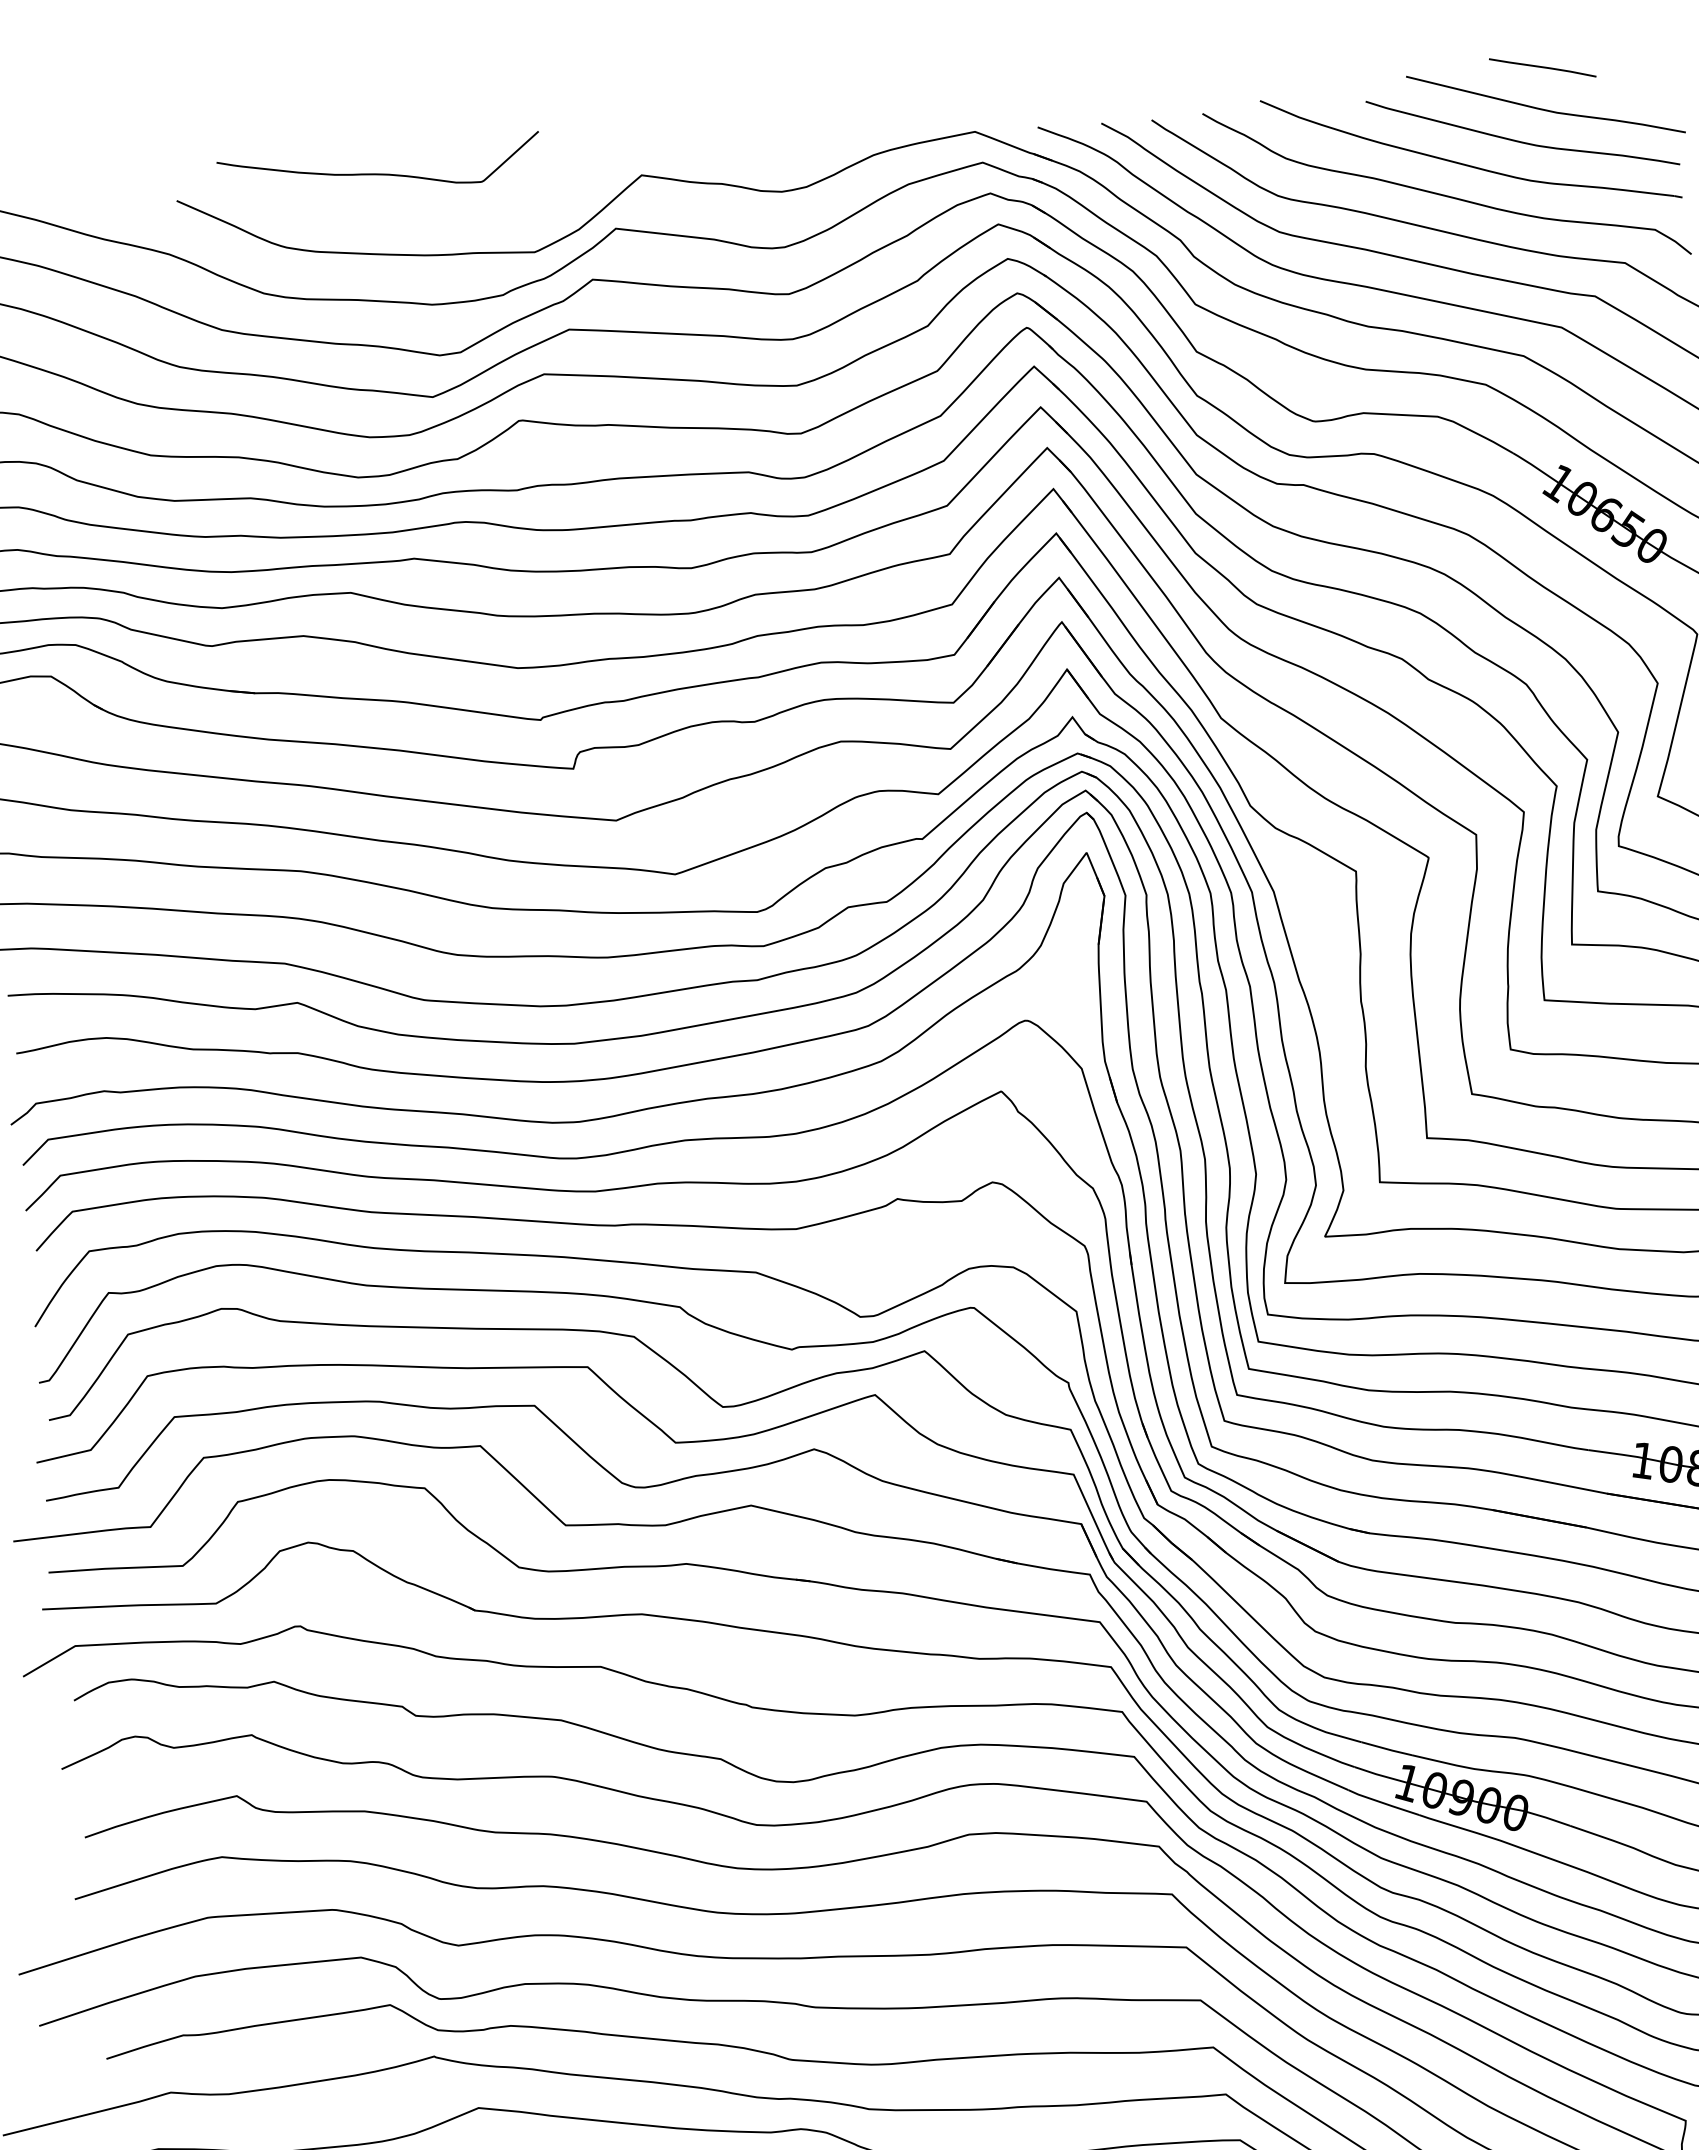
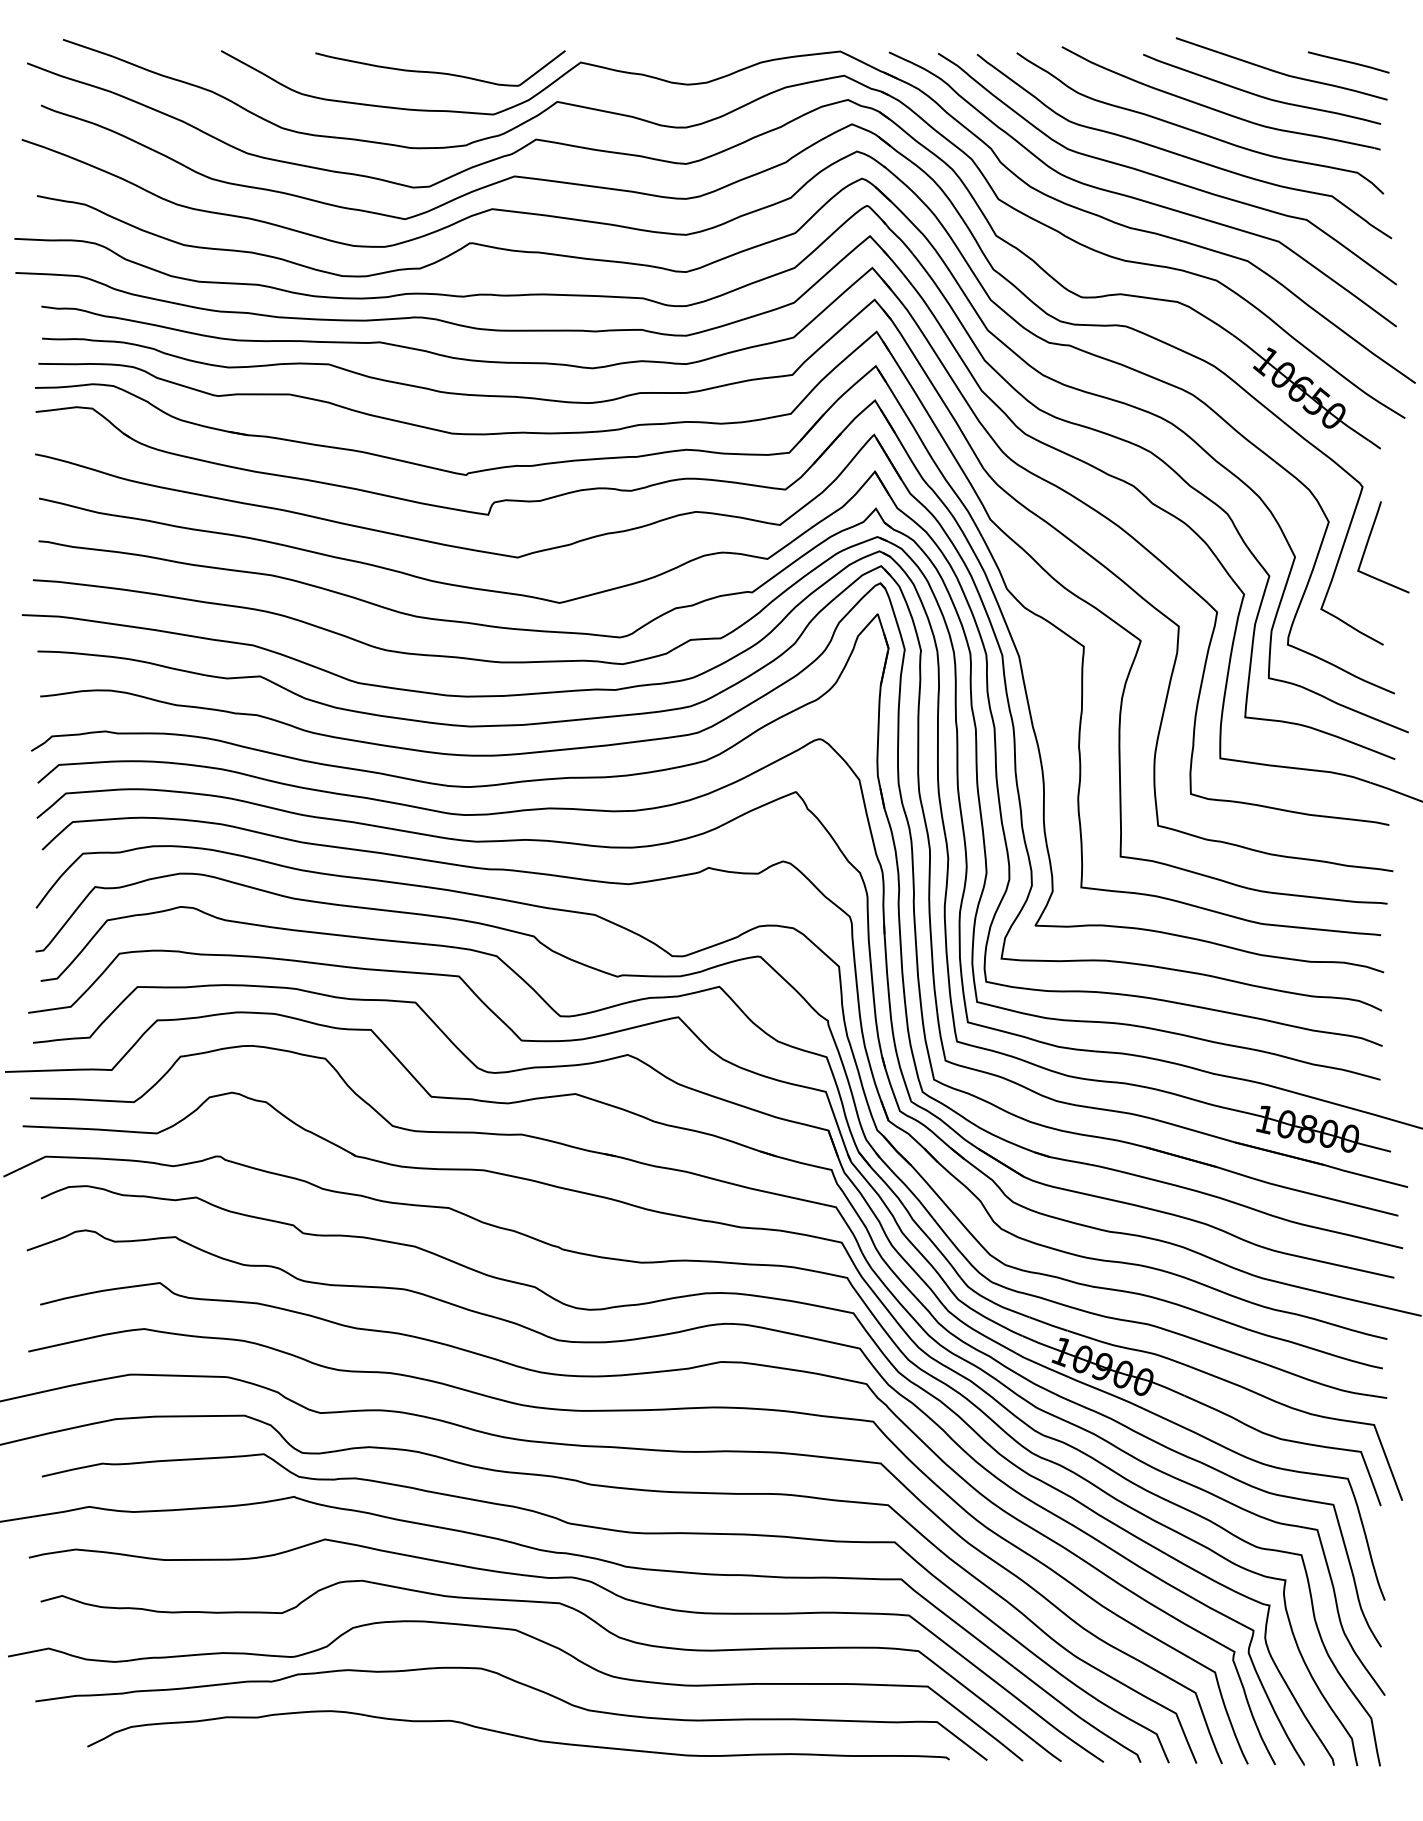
line: (1542, 67) -> (1348, 62), moved
curve: (380, 173) -> (440, 72), moved

